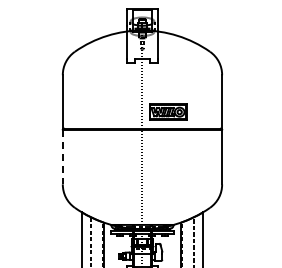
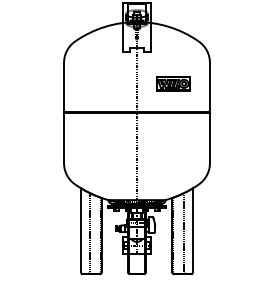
part: (168, 111) -> (173, 83), moved
line: (63, 156) -> (64, 137), dashed -> solid

